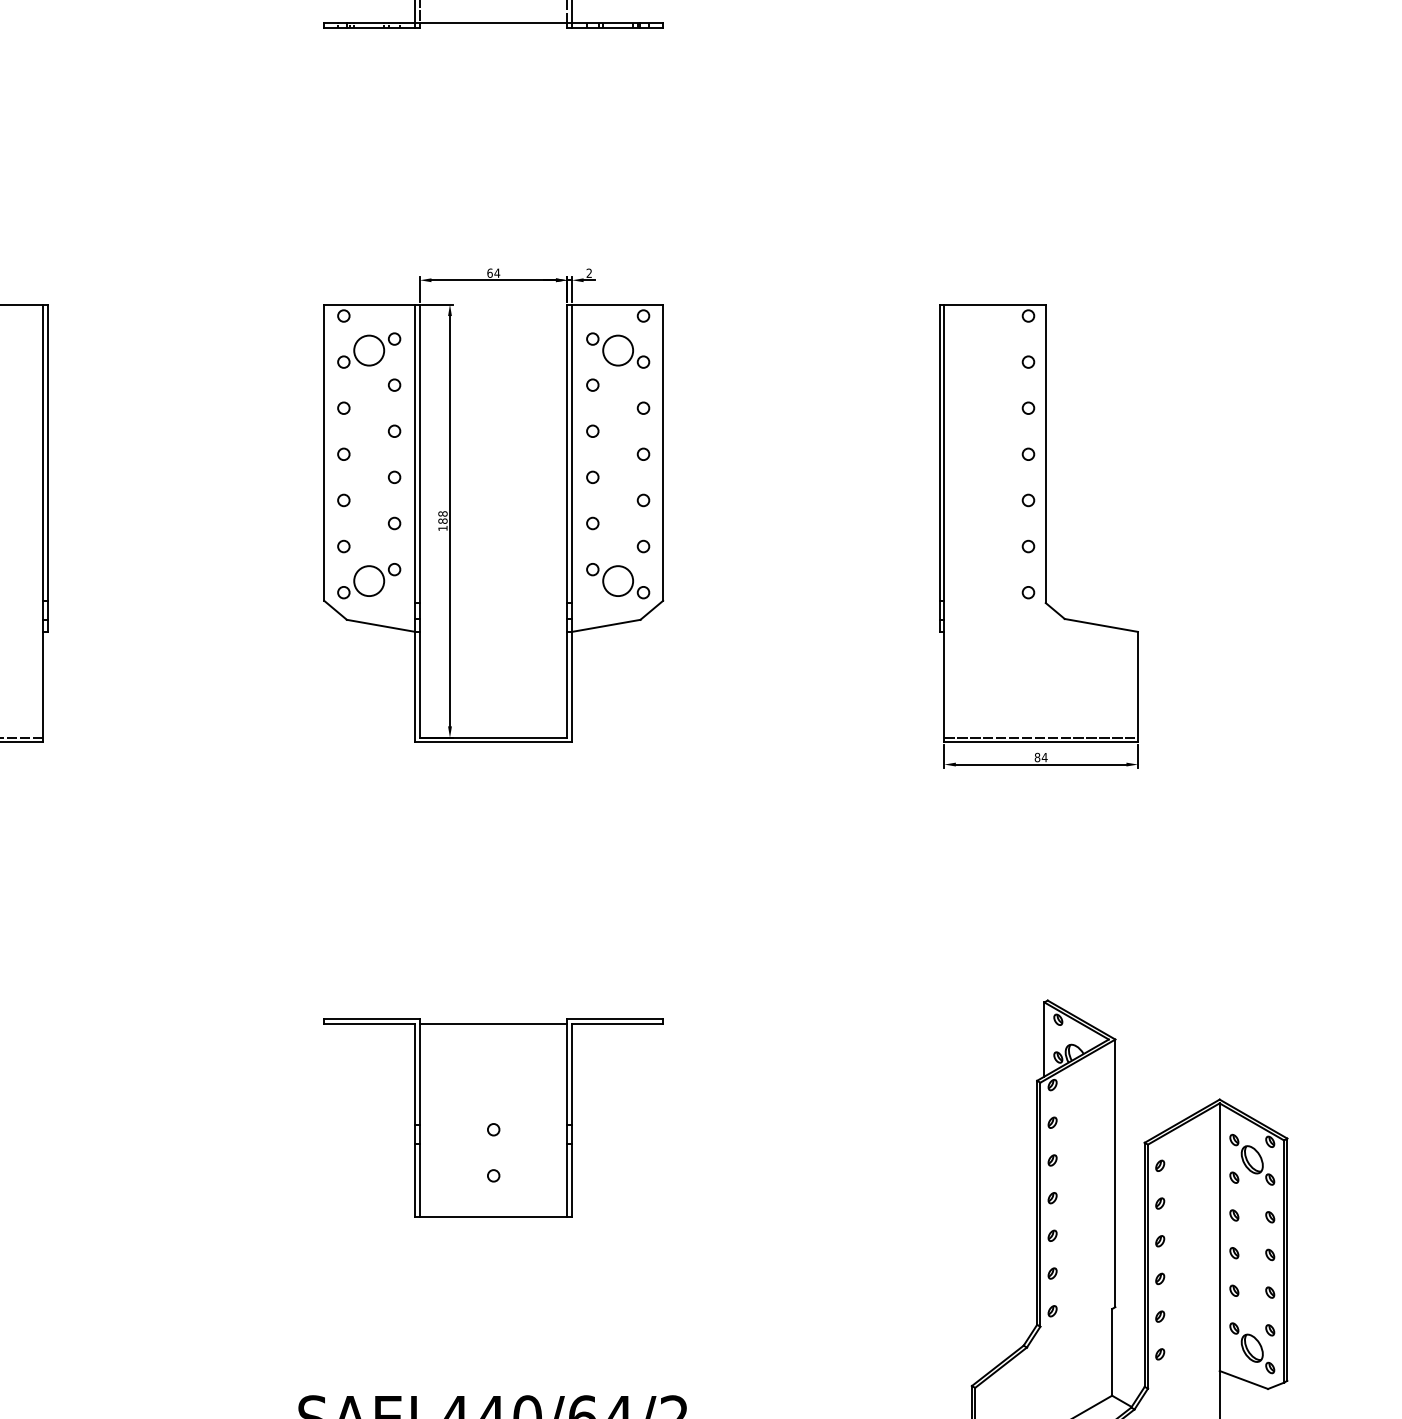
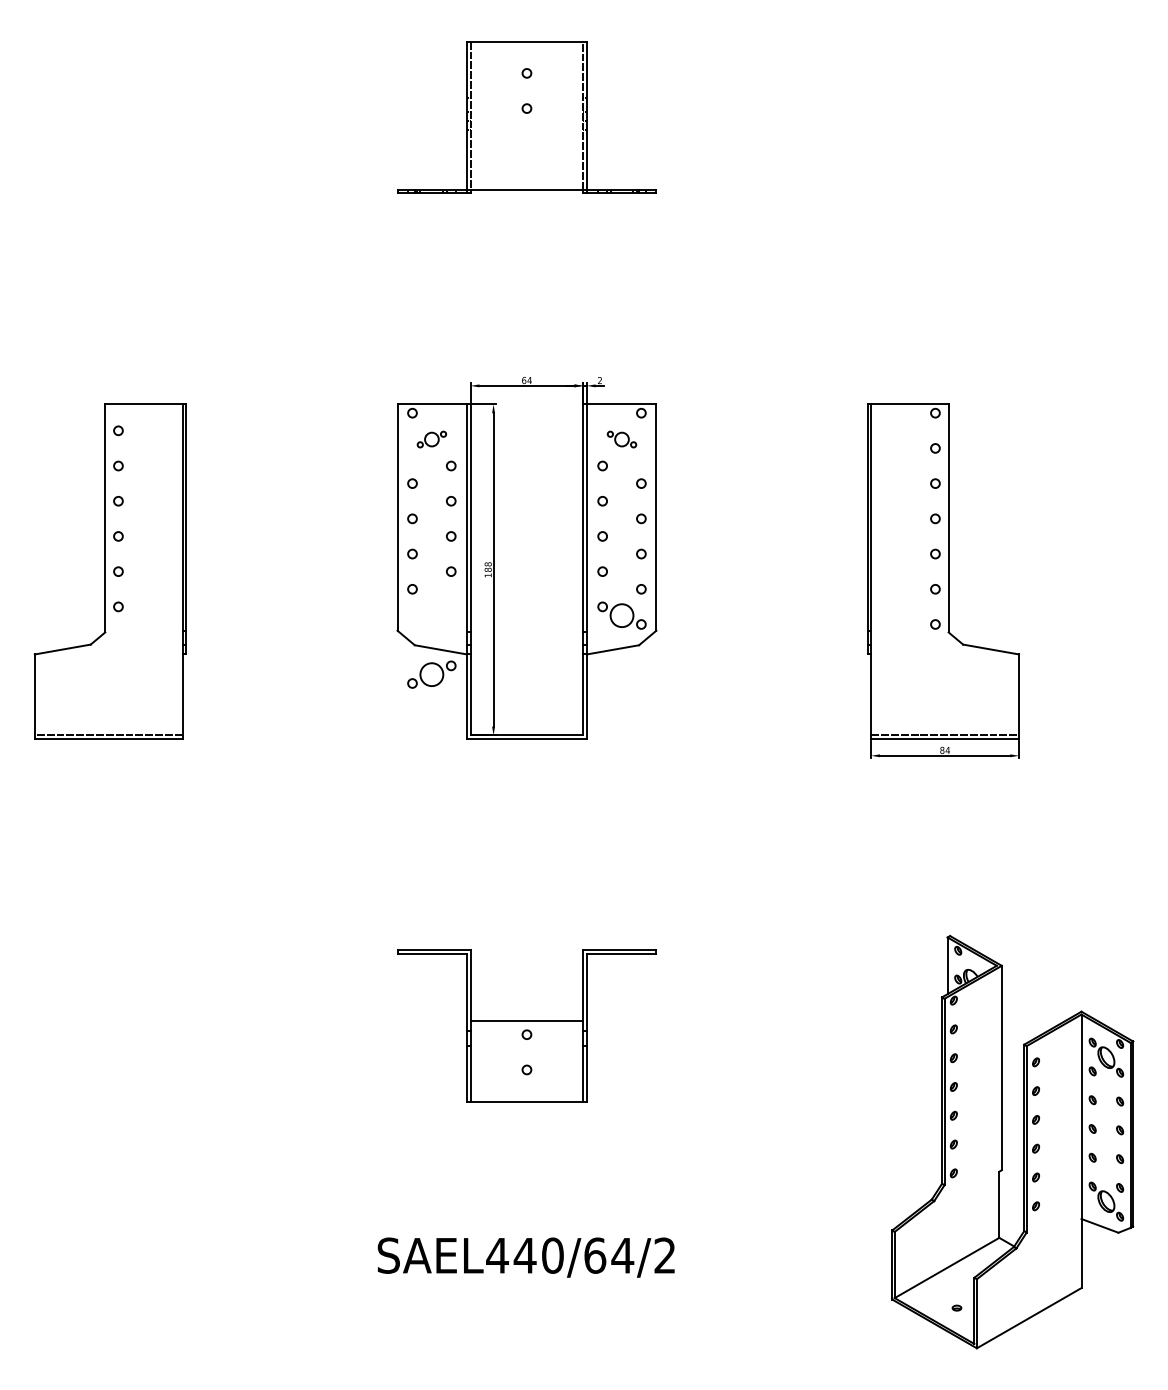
part: (368, 350) -> (431, 439), size x0.6
part: (617, 350) -> (621, 439), size x0.6
part: (368, 580) -> (431, 674), moved
line: (493, 1023) -> (526, 1020), moved

